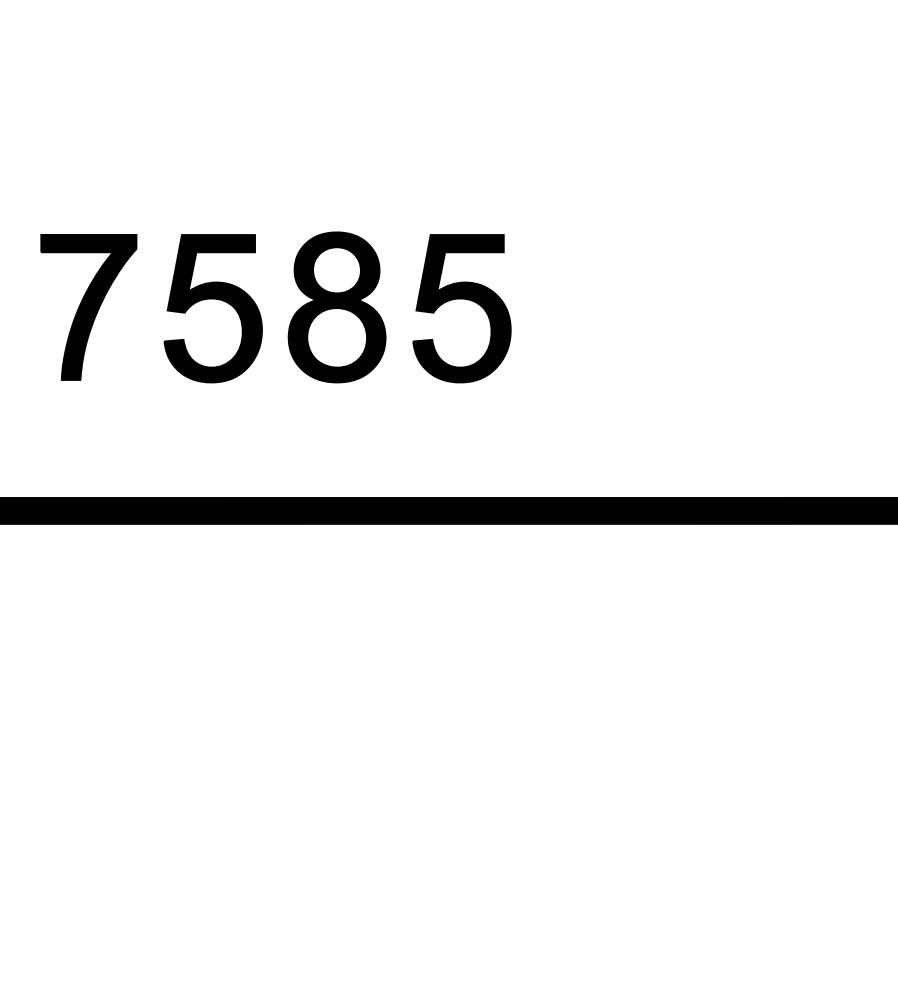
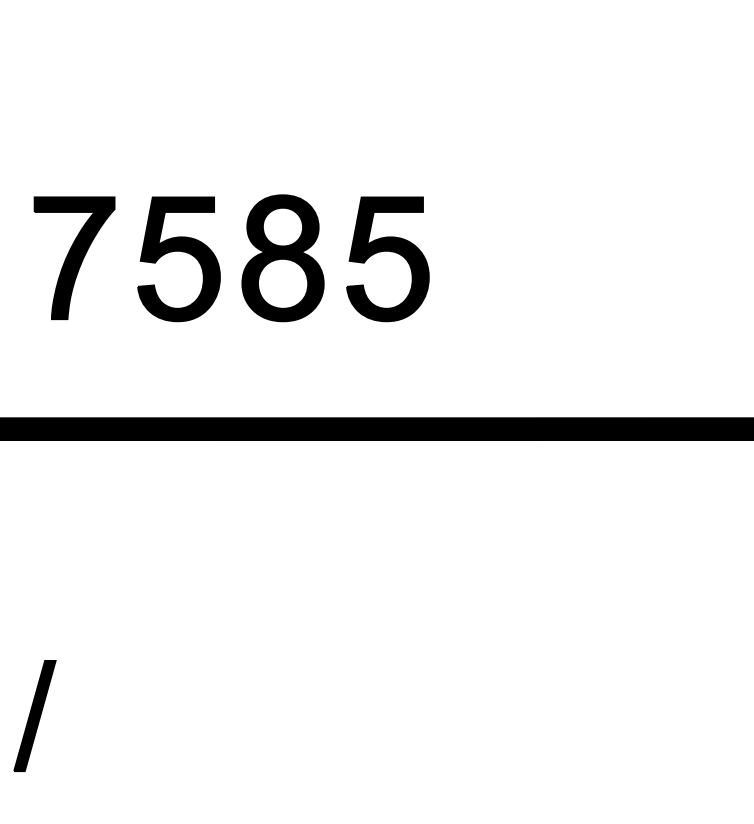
part: (41, 851) -> (34, 715), added

